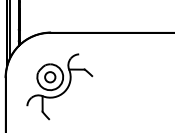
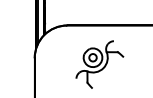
part: (59, 86) -> (99, 64), moved

